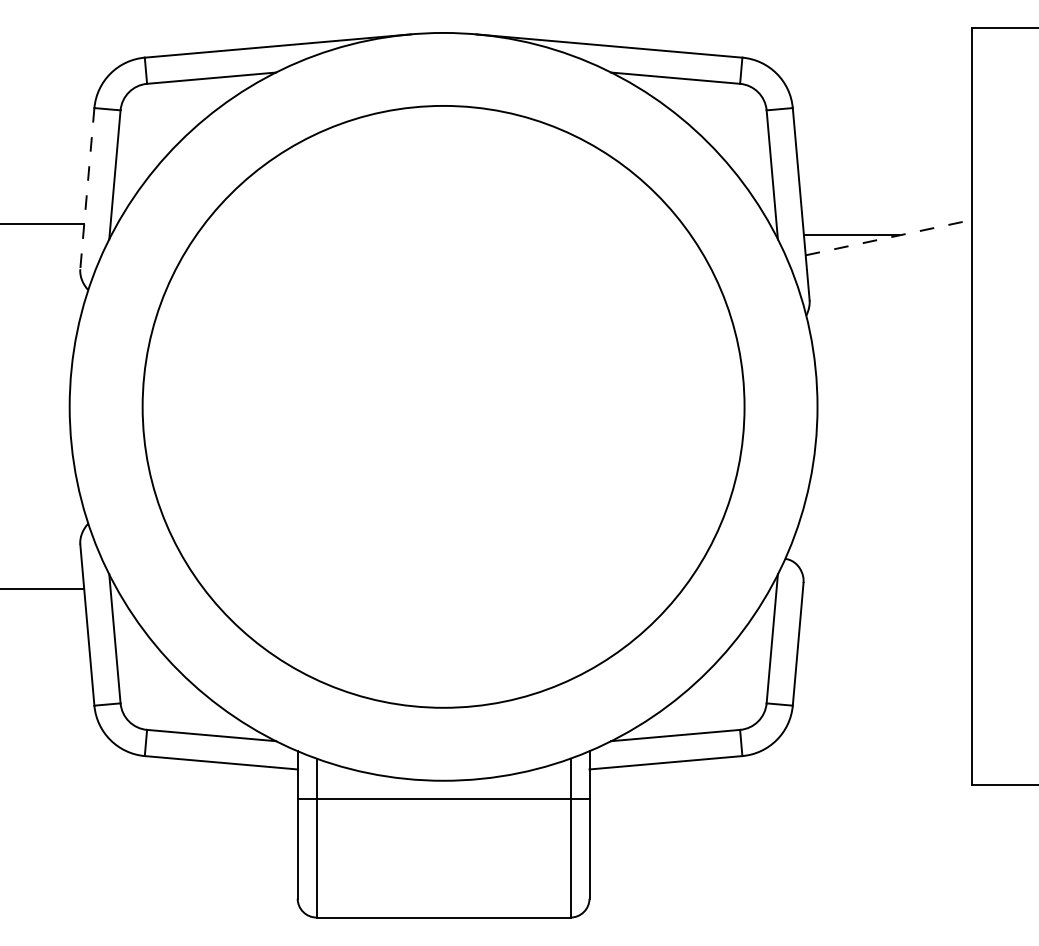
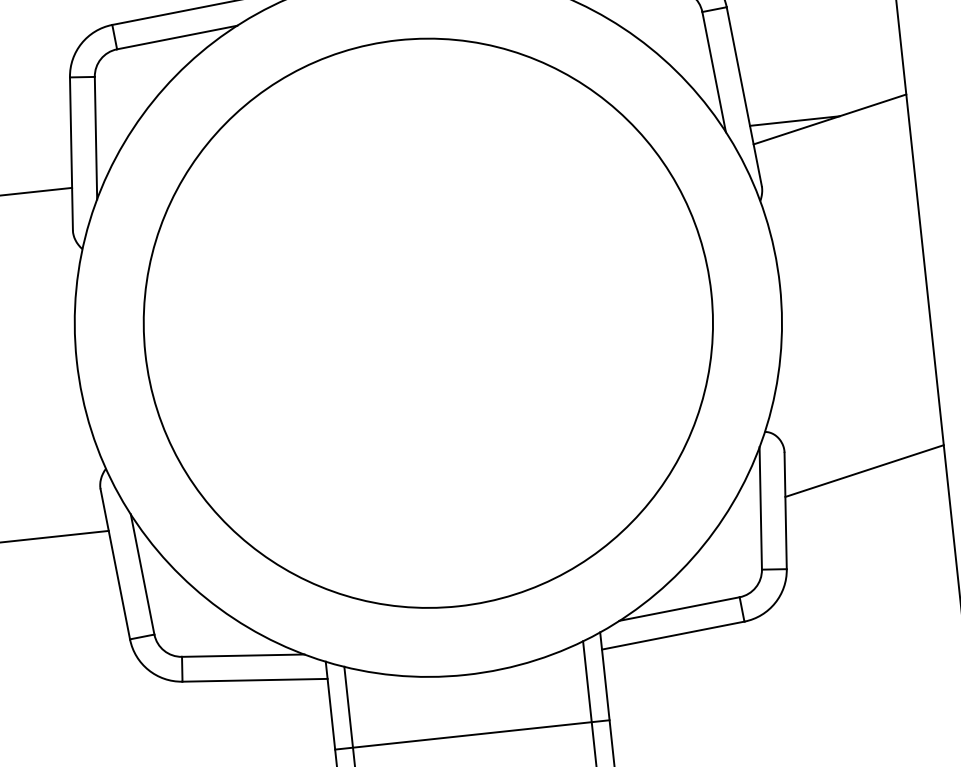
line: (87, 188) -> (71, 153), dashed -> solid
line: (888, 237) -> (829, 119), dashed -> solid
line: (885, 610) -> (864, 470), added
line: (443, 798) -> (472, 734), moved

